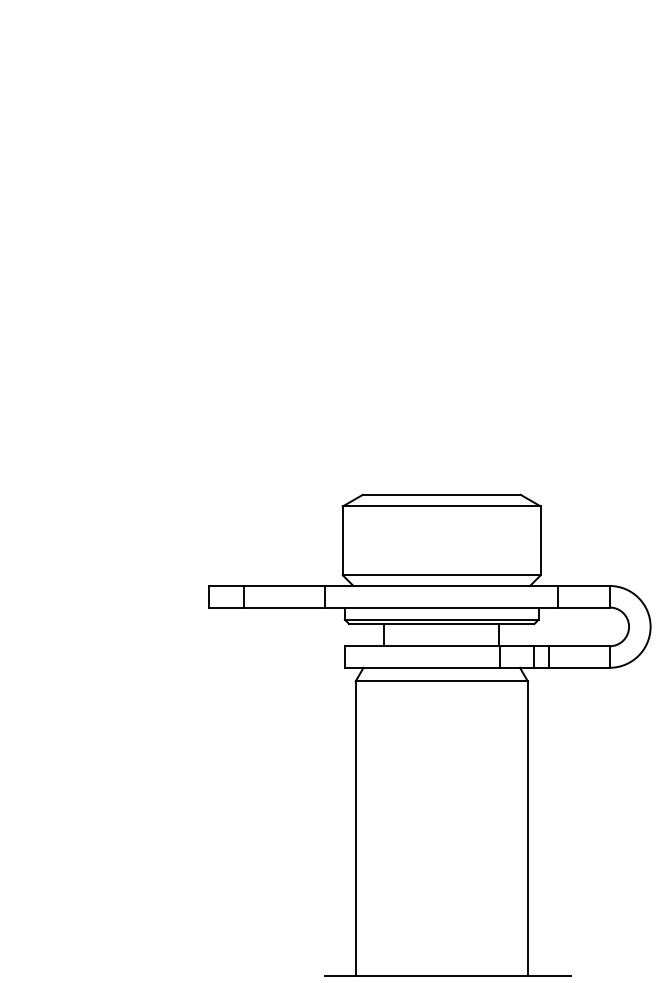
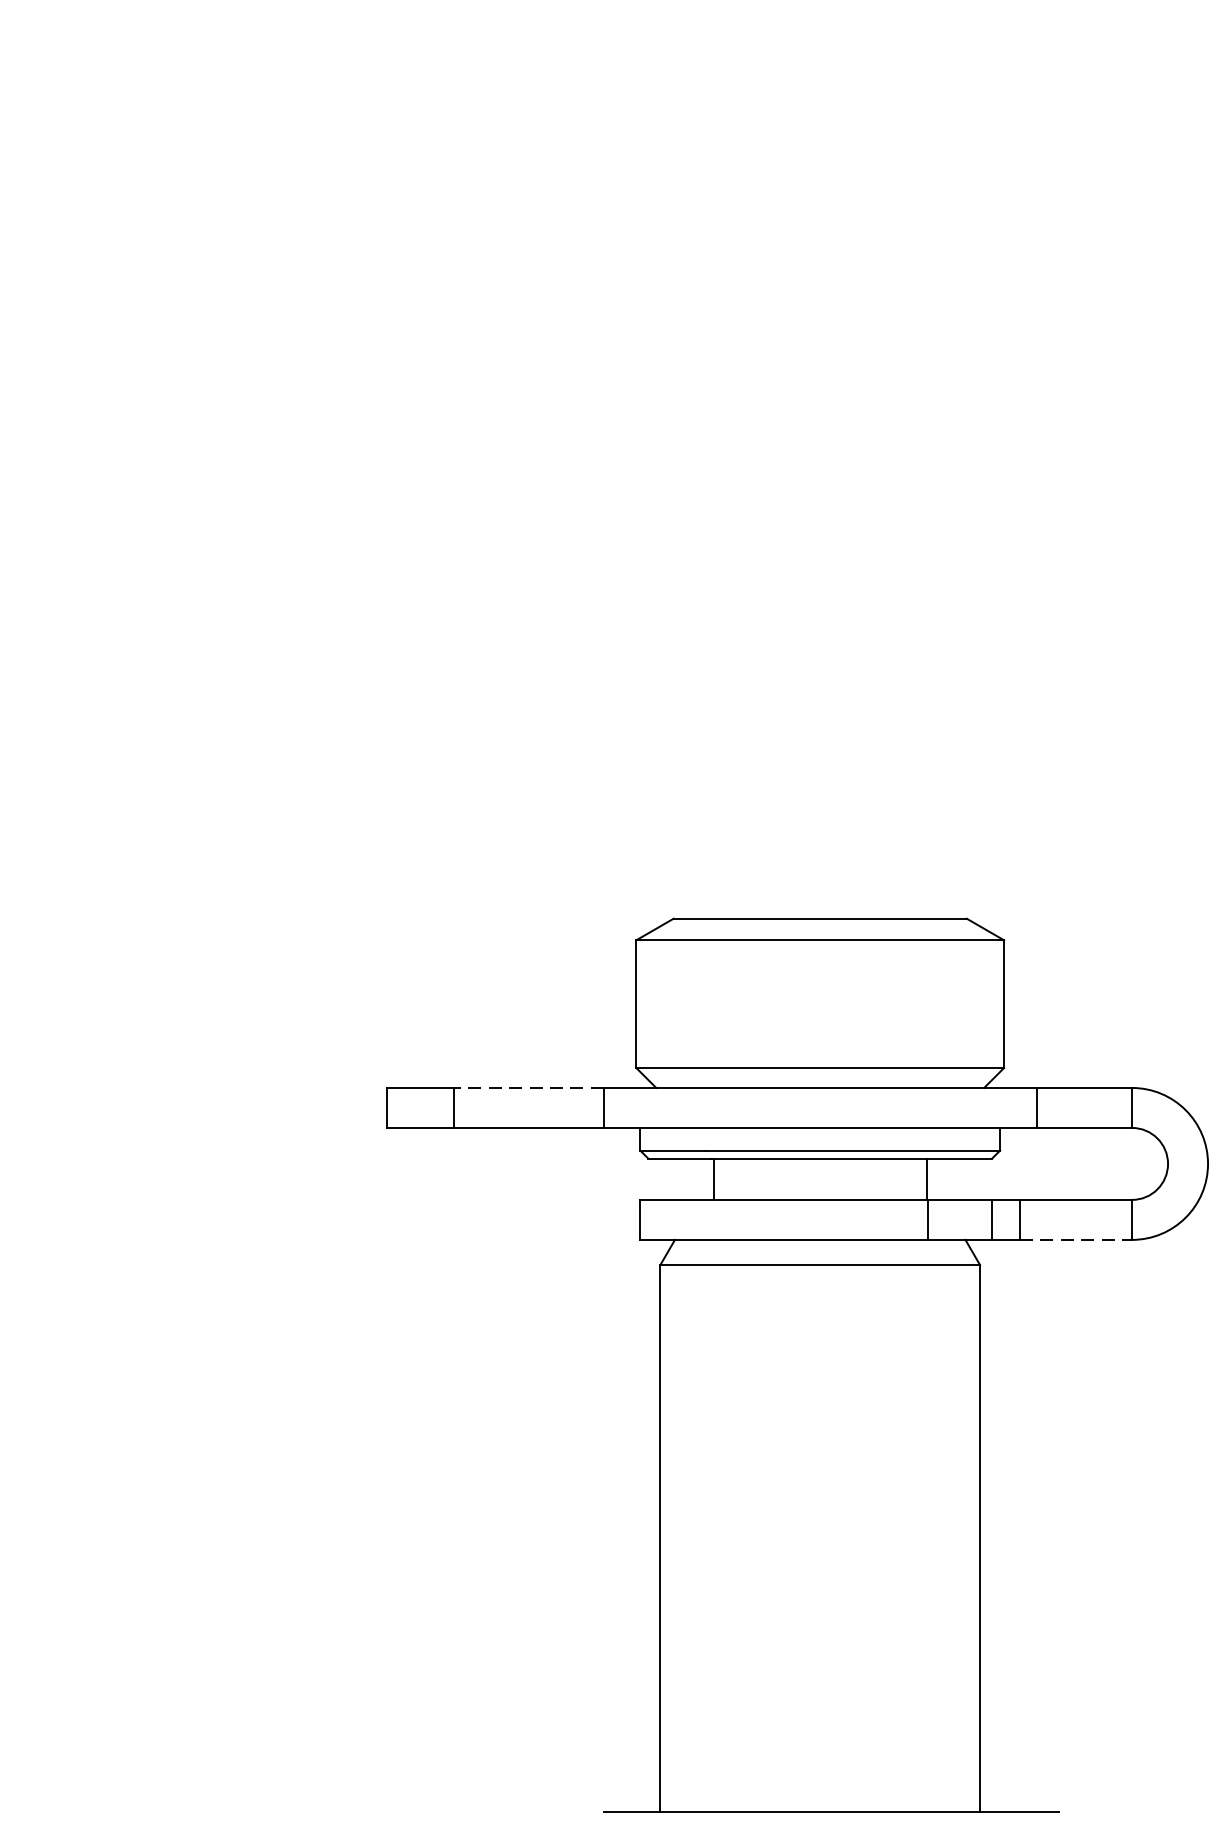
line: (284, 585) -> (528, 1087), solid -> dashed
line: (579, 667) -> (1075, 1239), solid -> dashed

